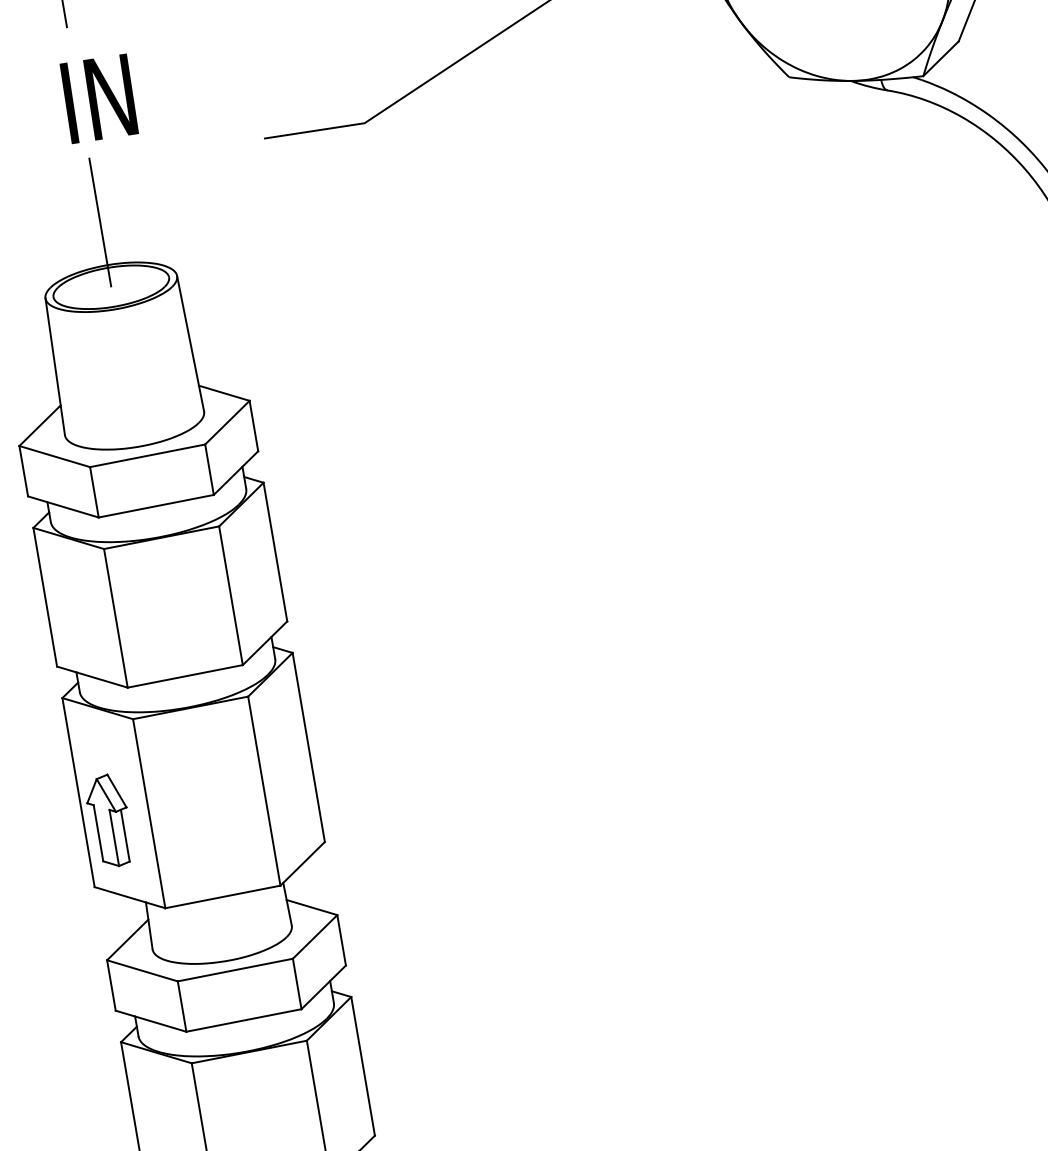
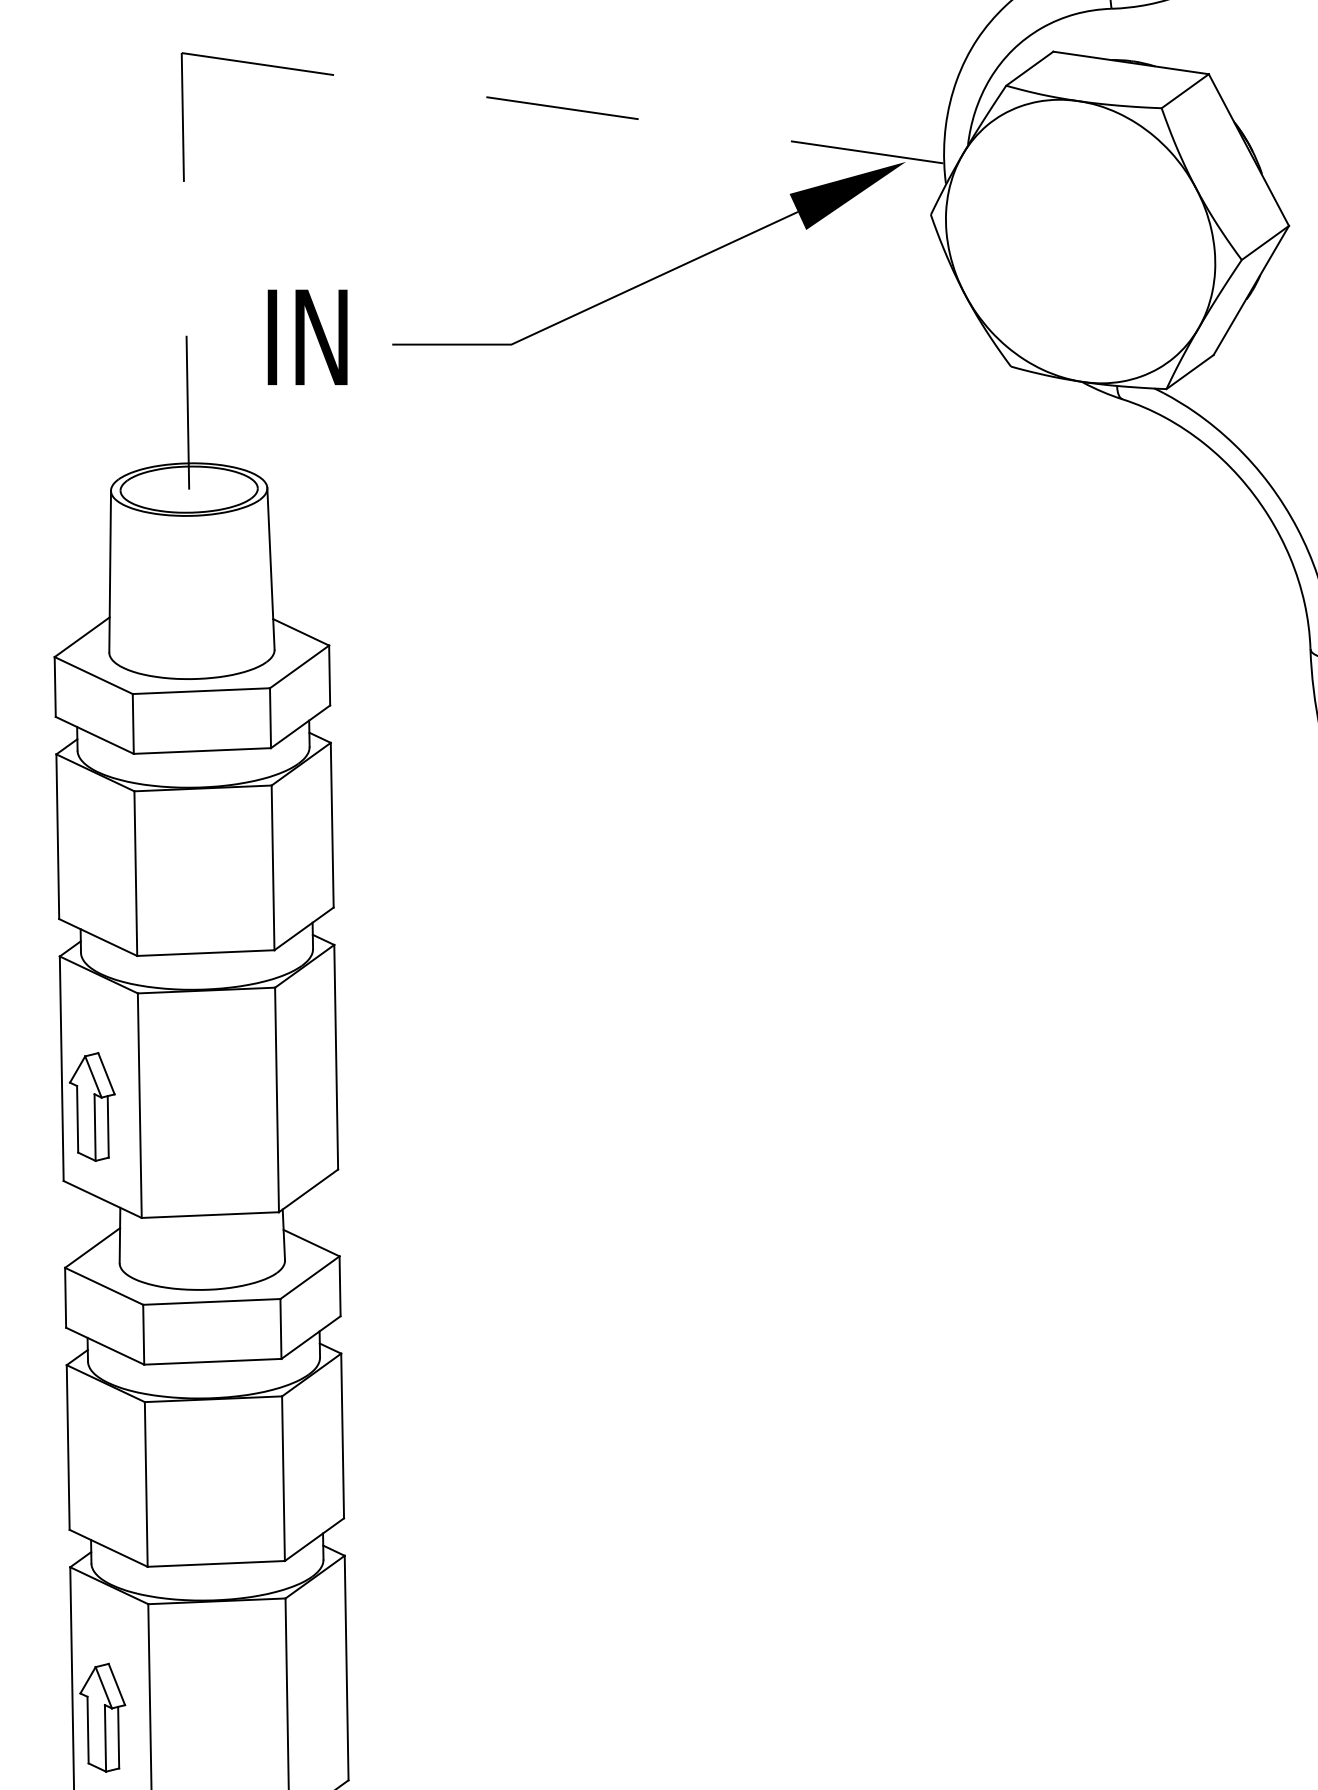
text: (99, 98) -> (307, 336), moved

